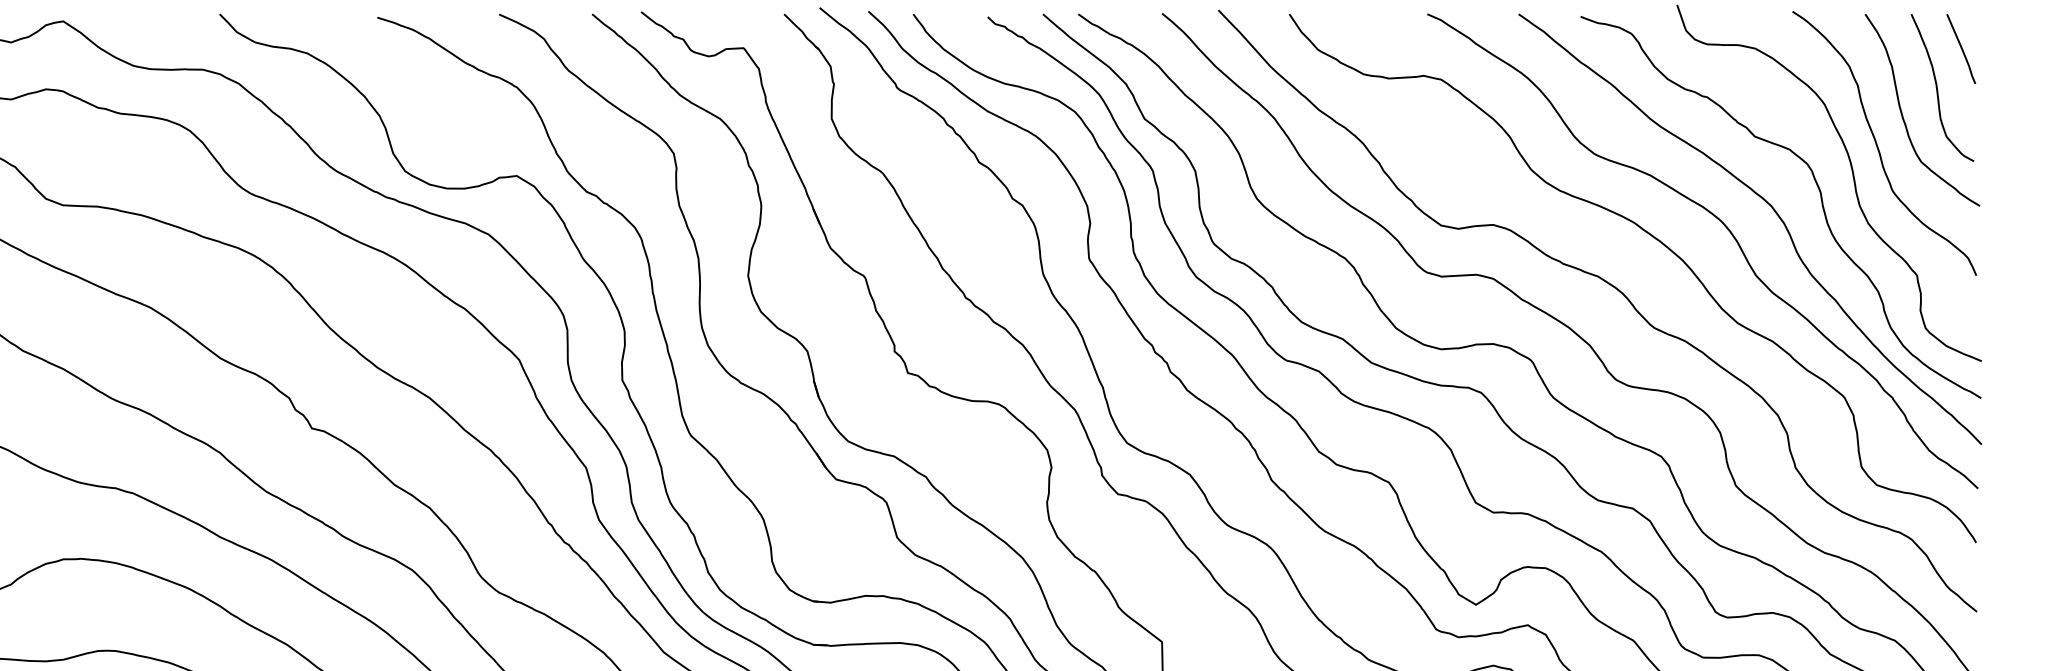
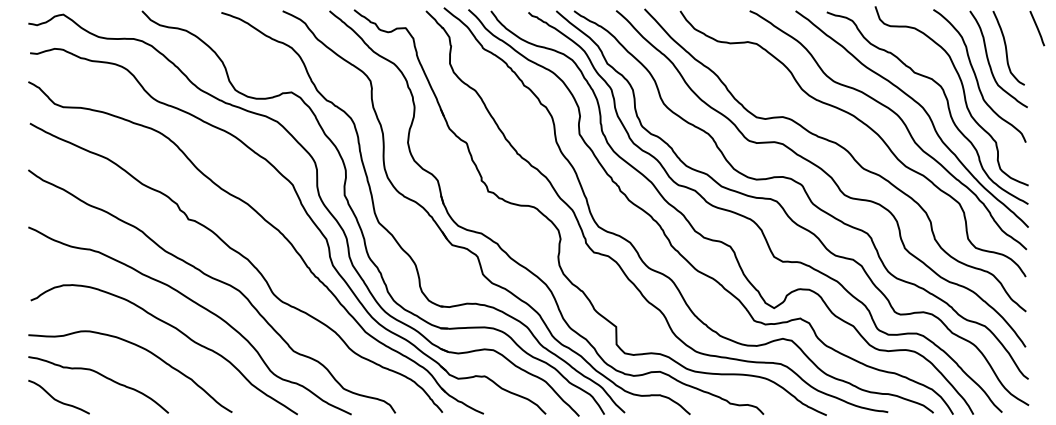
line: (1961, 48) -> (1037, 28), moved

